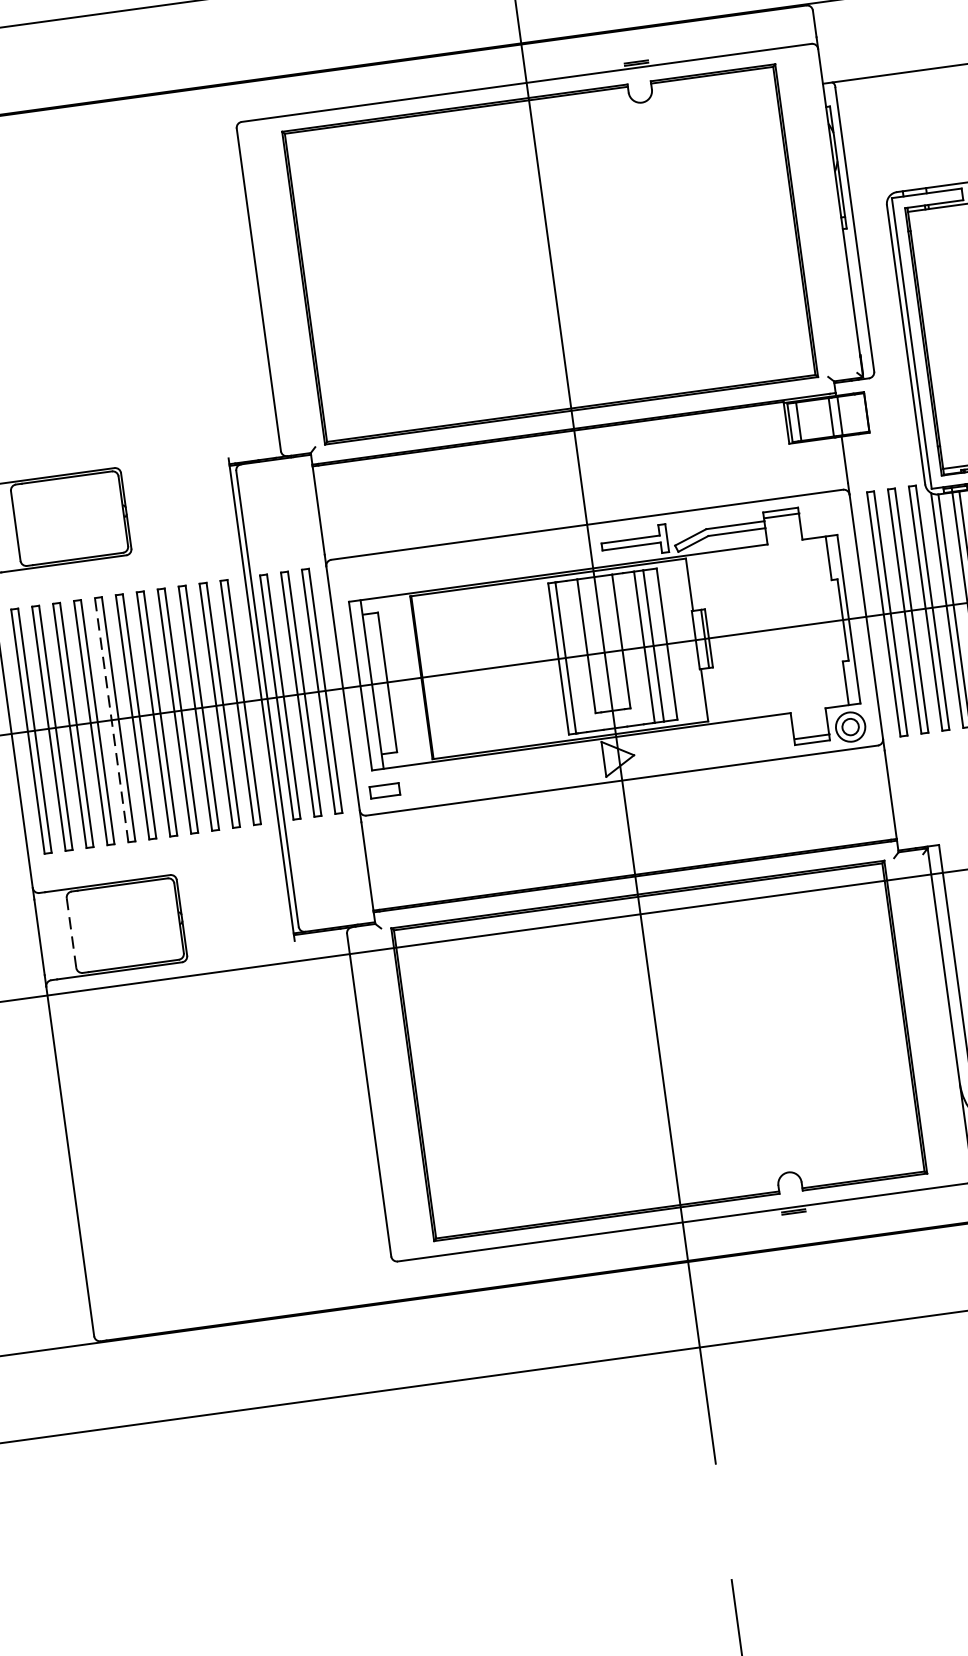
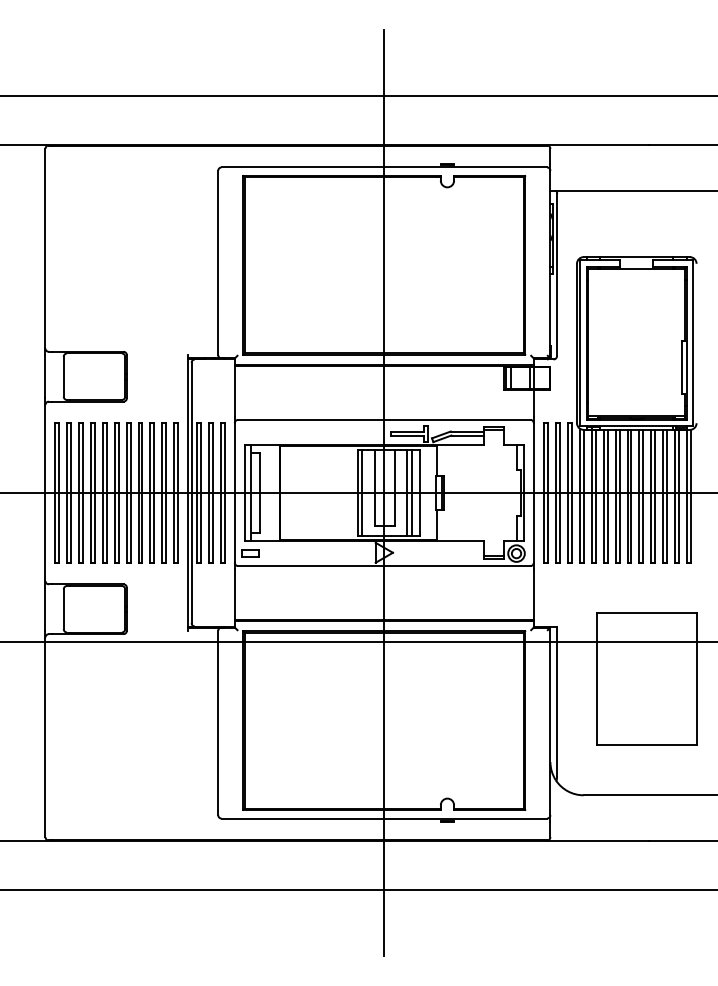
line: (111, 721) -> (102, 493), dashed -> solid
line: (71, 933) -> (63, 609), dashed -> solid

